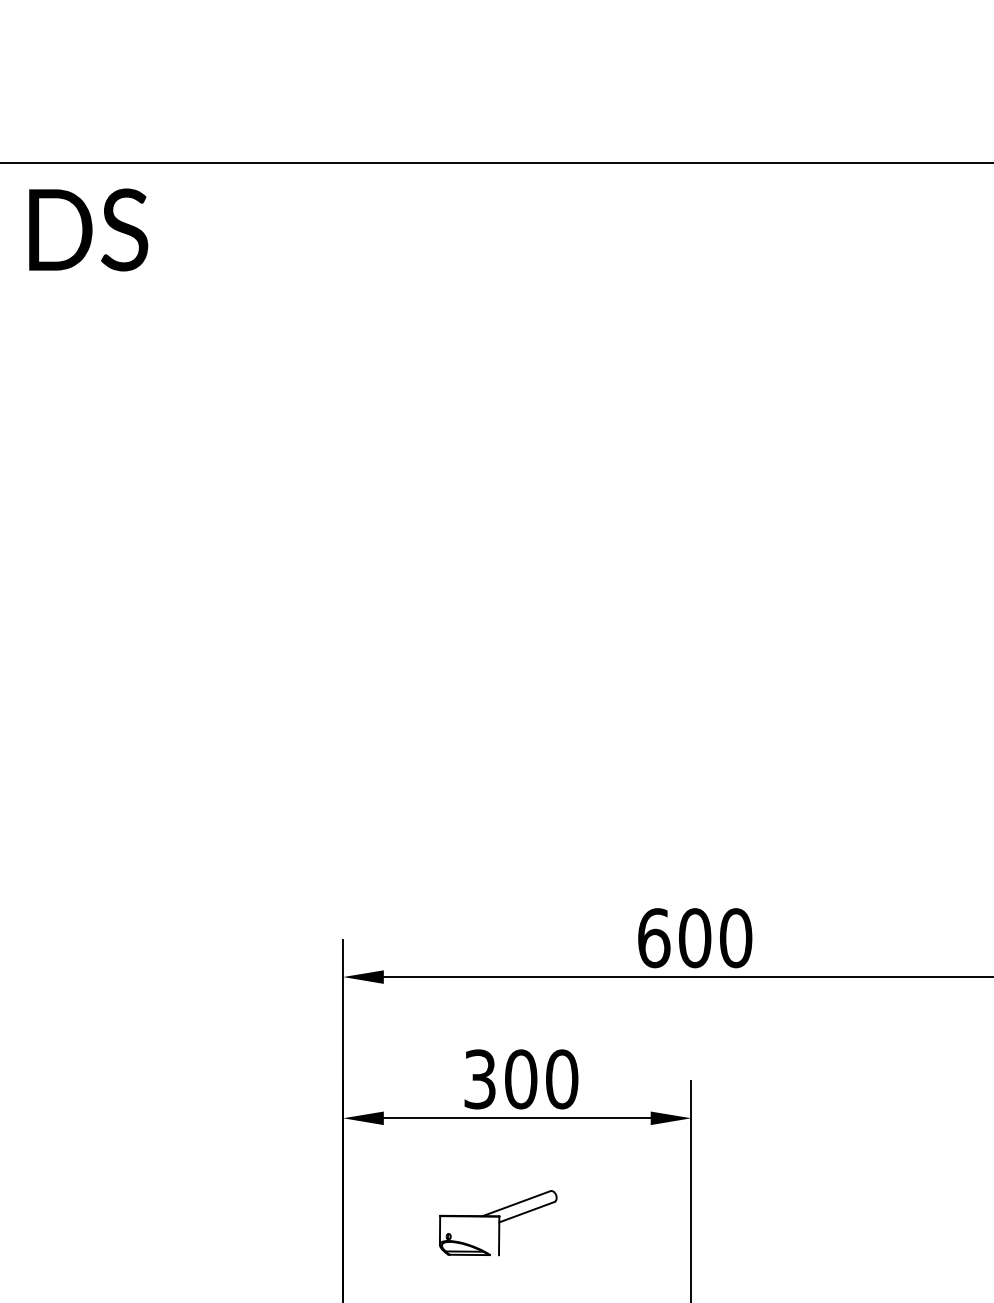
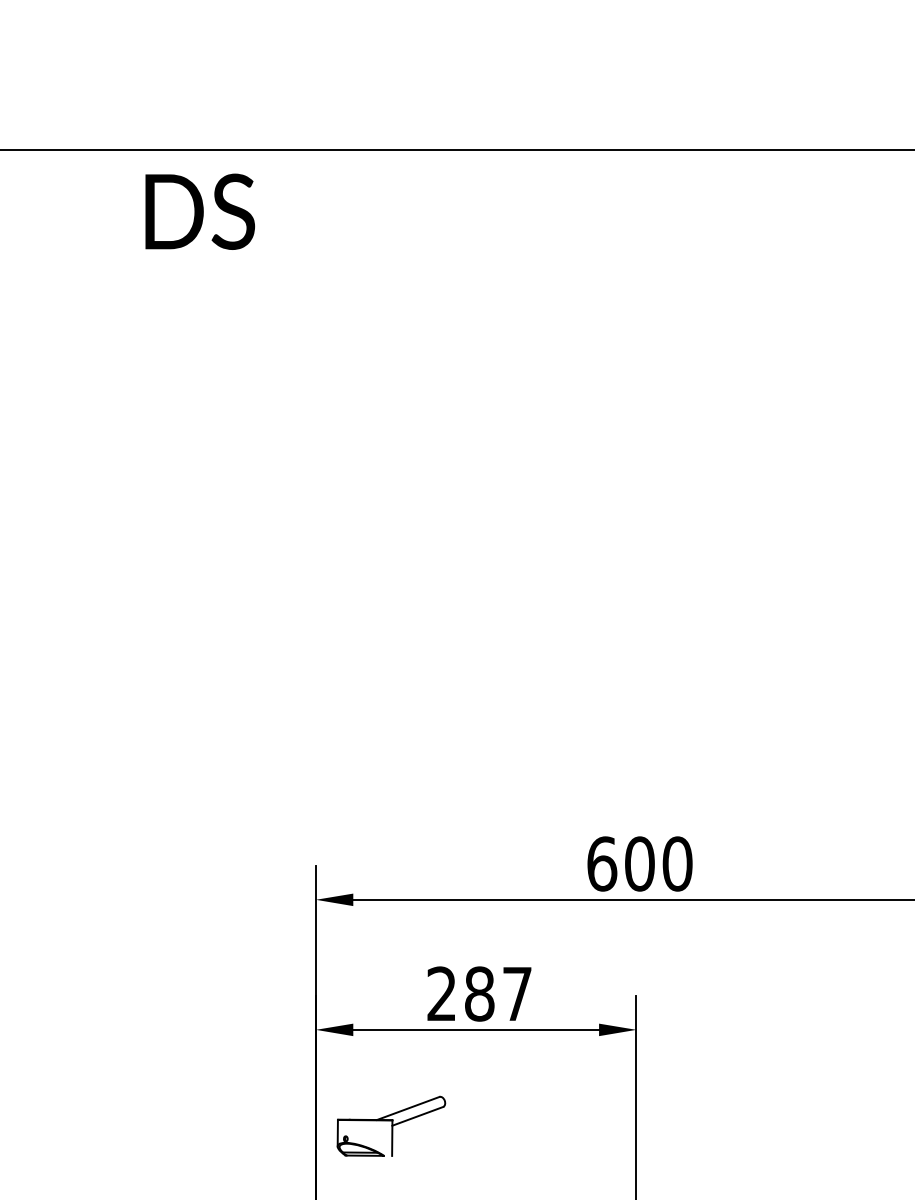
text: (88, 229) -> (200, 211), moved
text: (521, 1079) -> (480, 994), 300 -> 287
part: (498, 1223) -> (391, 1126), moved

